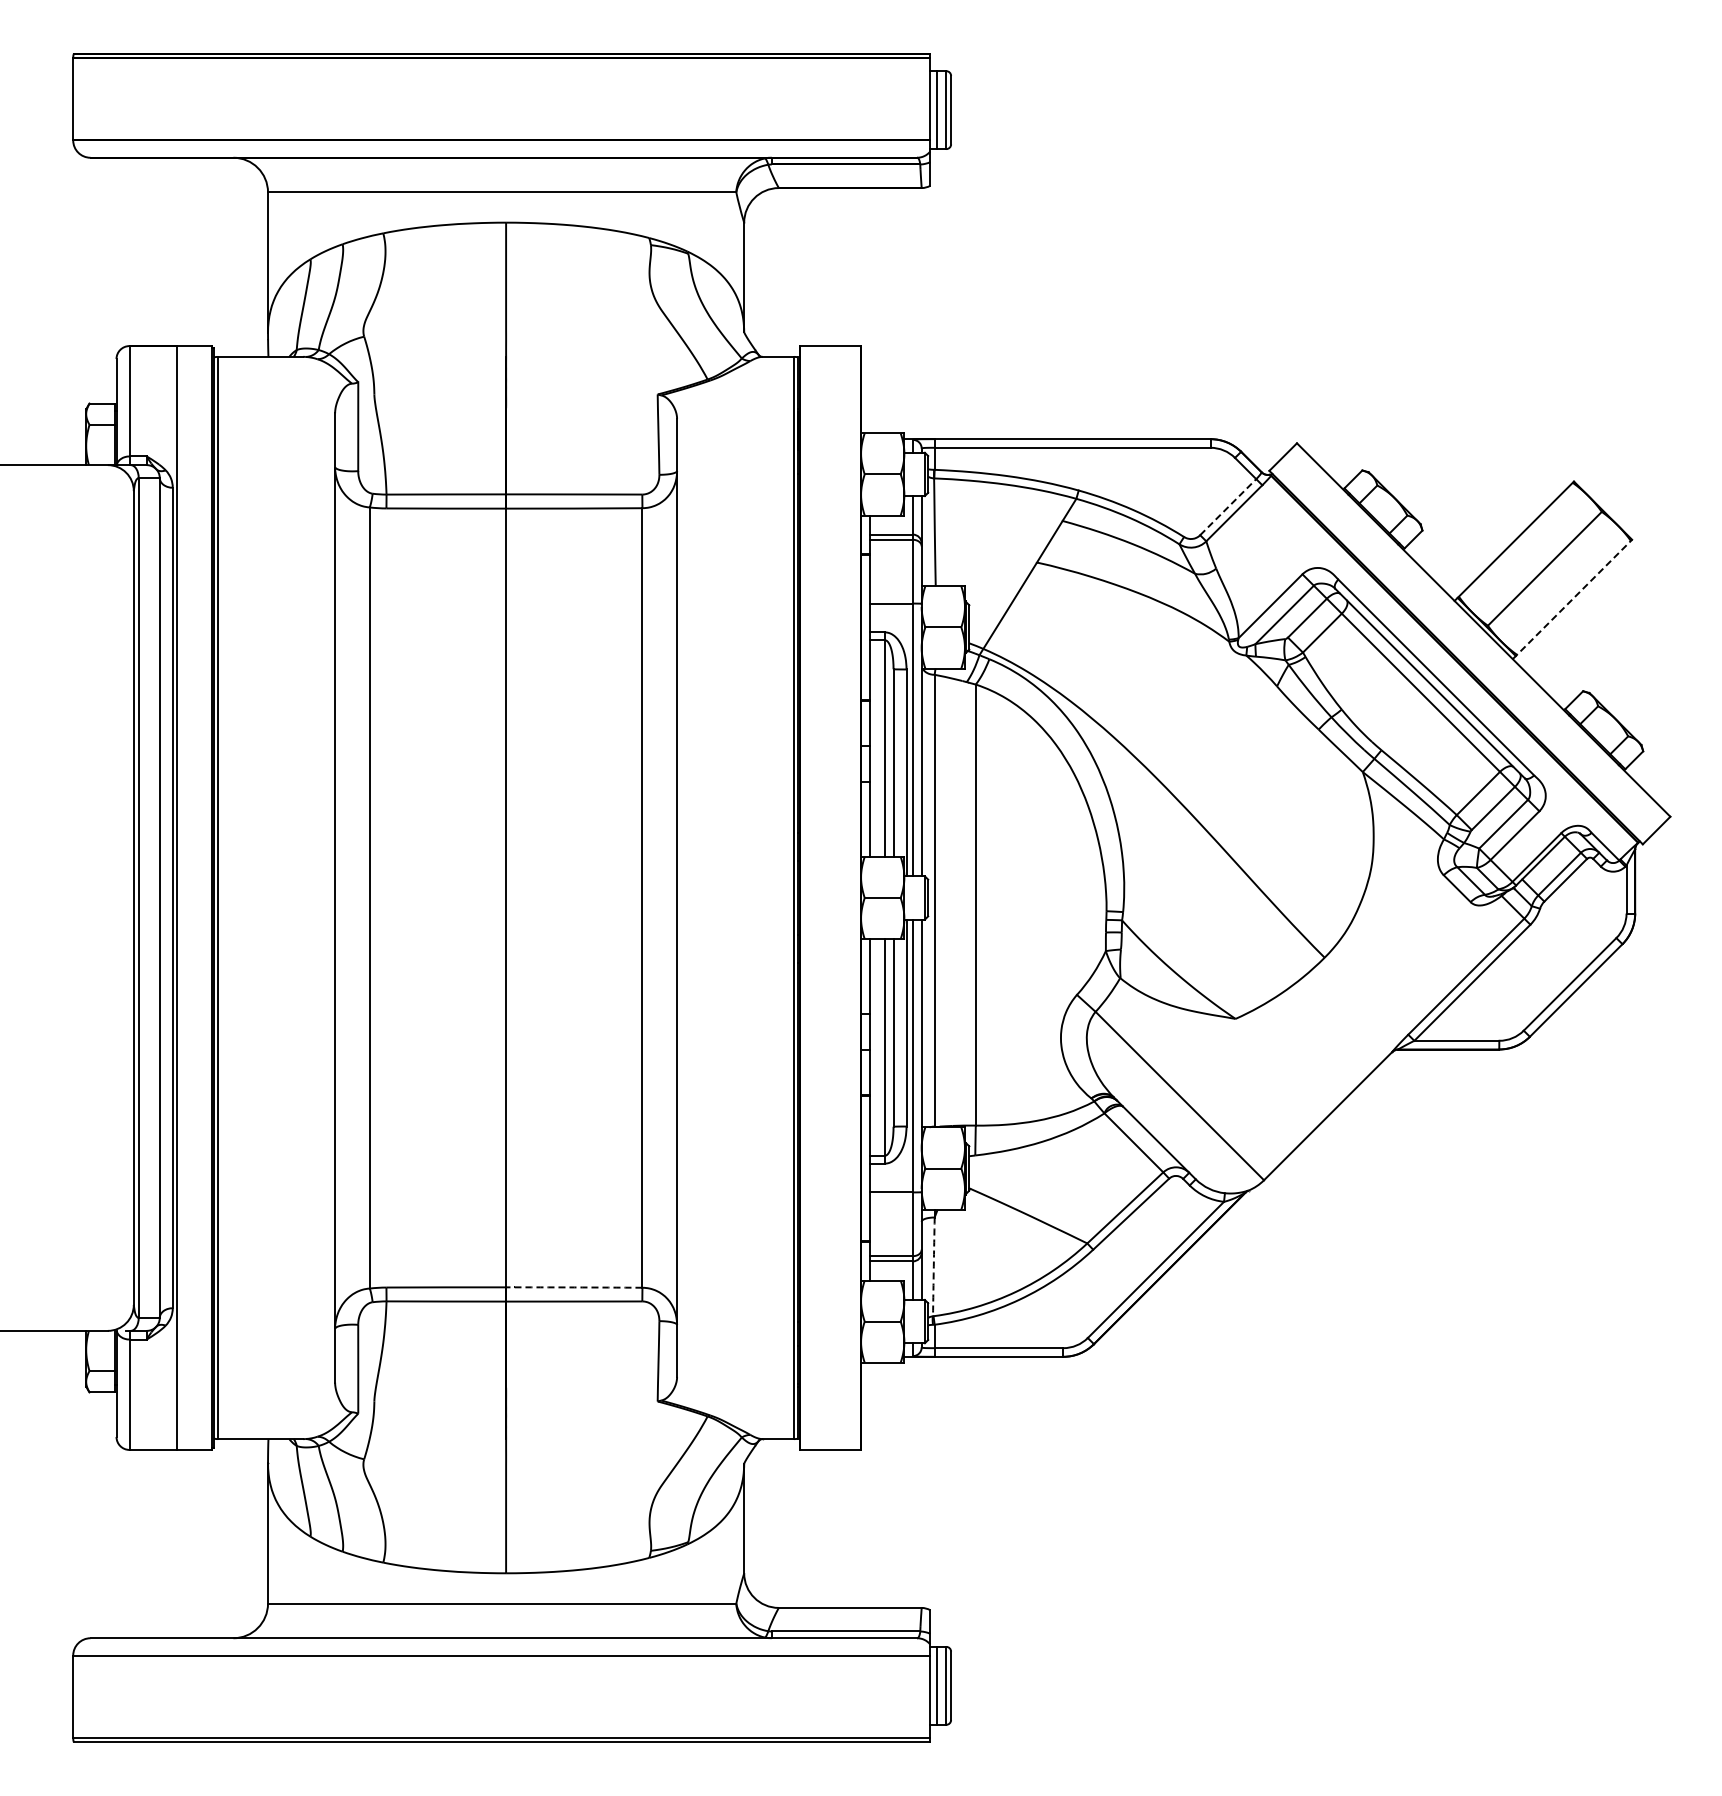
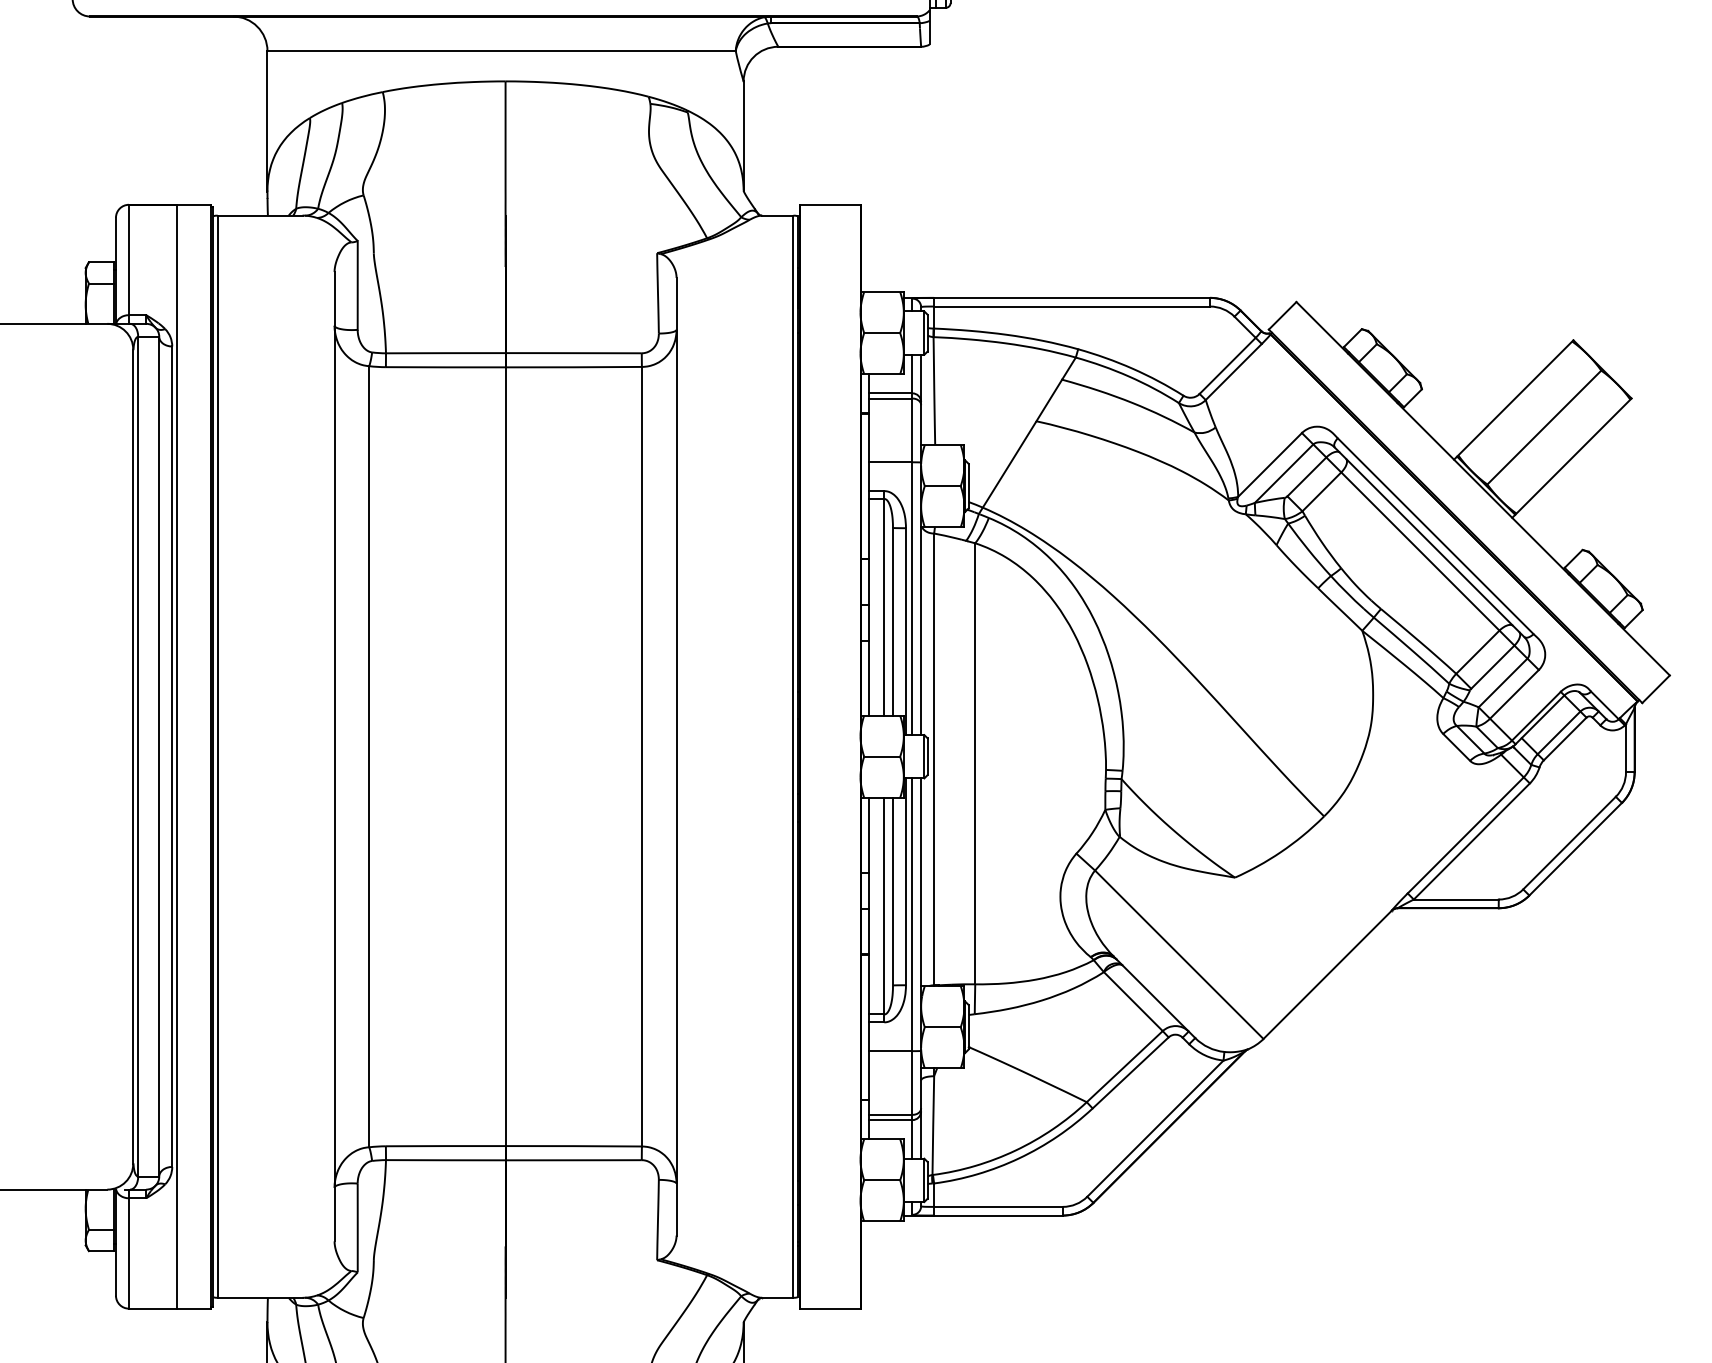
line: (1228, 507) -> (1227, 366), dashed -> solid
line: (1572, 599) -> (1571, 458), dashed -> solid
arc: (933, 1266) -> (932, 1125), dashed -> solid
arc: (574, 1287) -> (573, 1146), dashed -> solid

